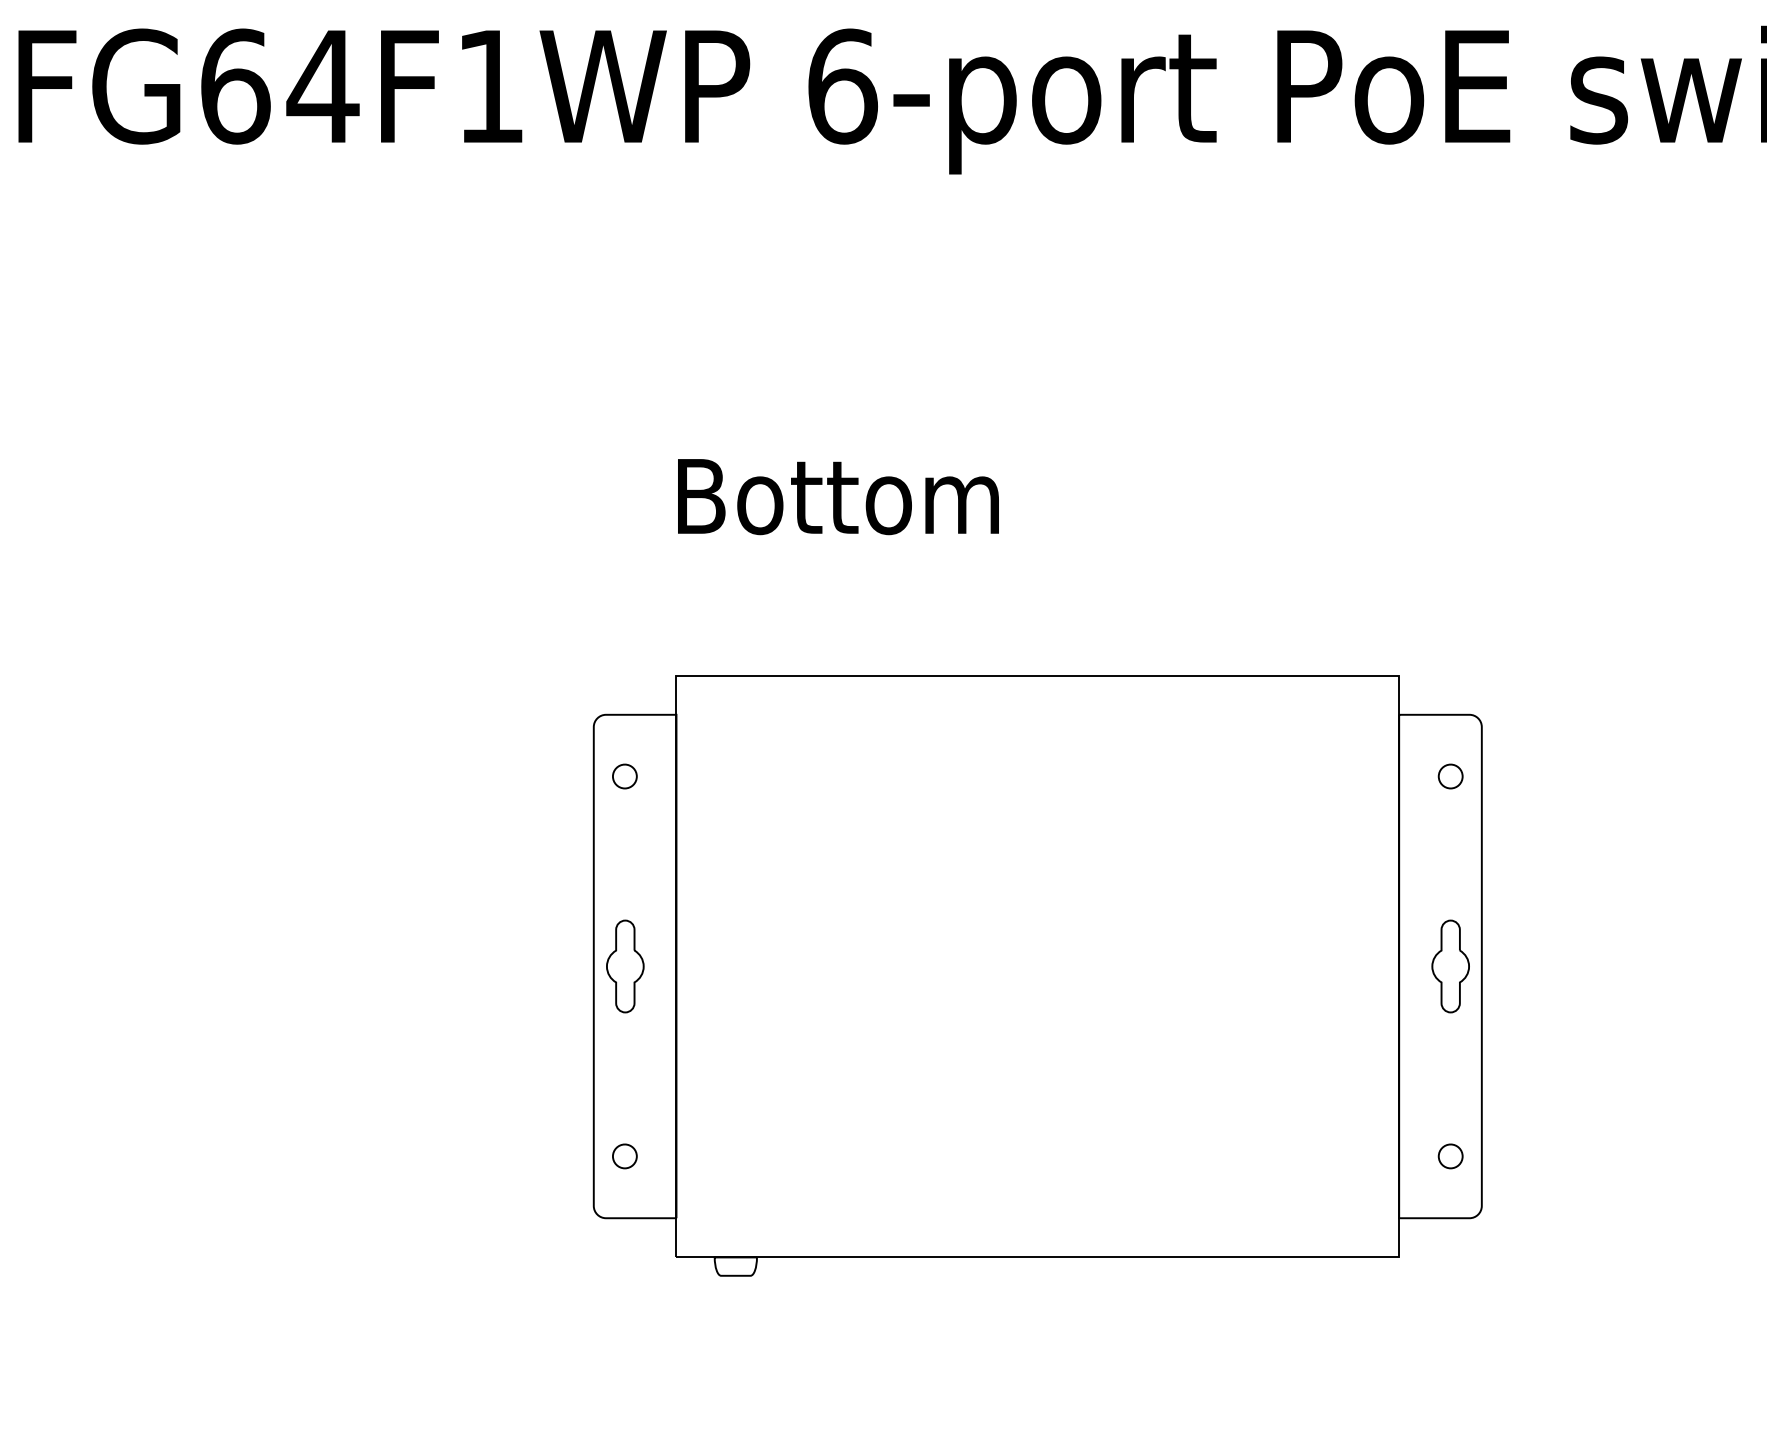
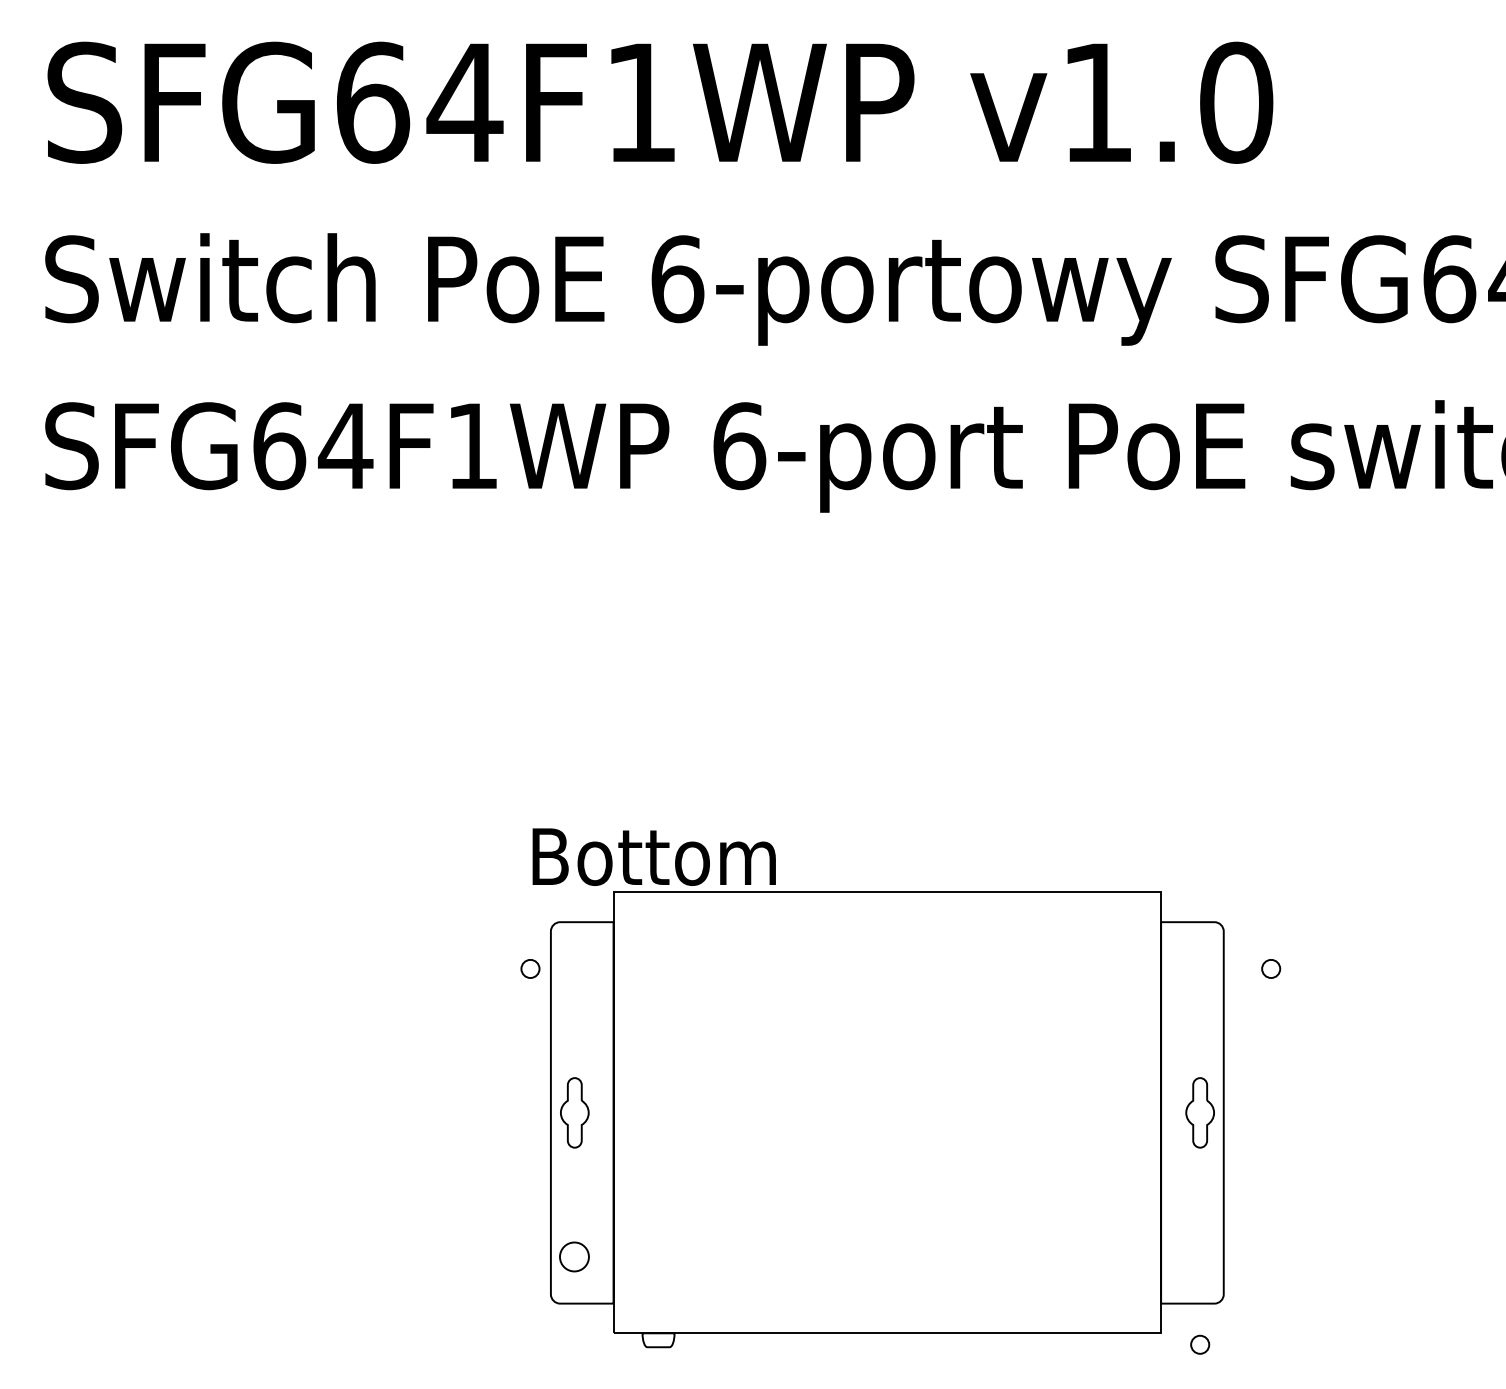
text: (837, 496) -> (653, 856), moved
part: (624, 775) -> (530, 968), moved
part: (1451, 775) -> (1271, 968), moved
part: (624, 1156) -> (574, 1256), size x1.6
part: (1451, 1156) -> (1200, 1344), moved

